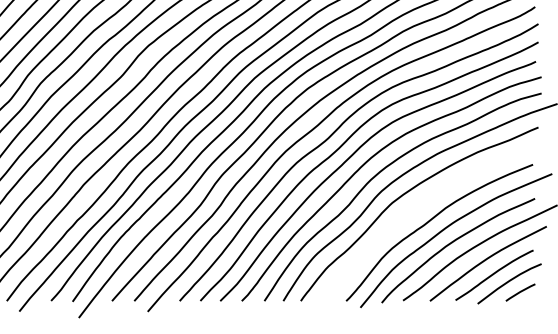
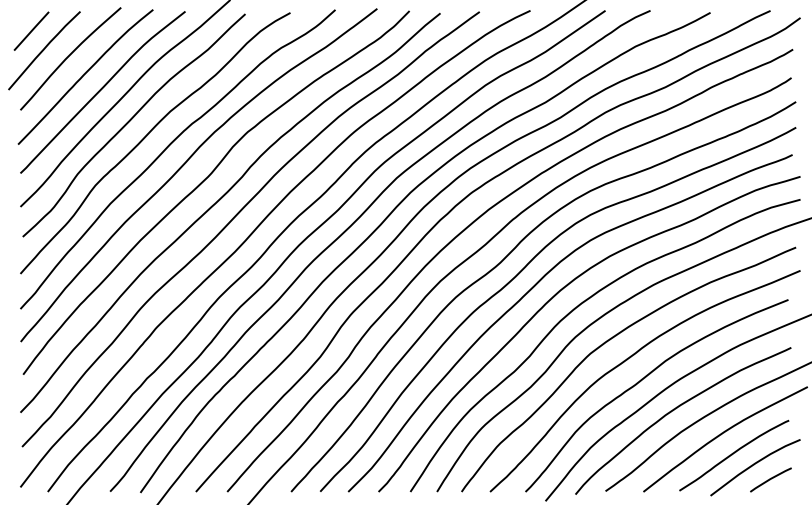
curve: (420, 206) -> (630, 358), added

